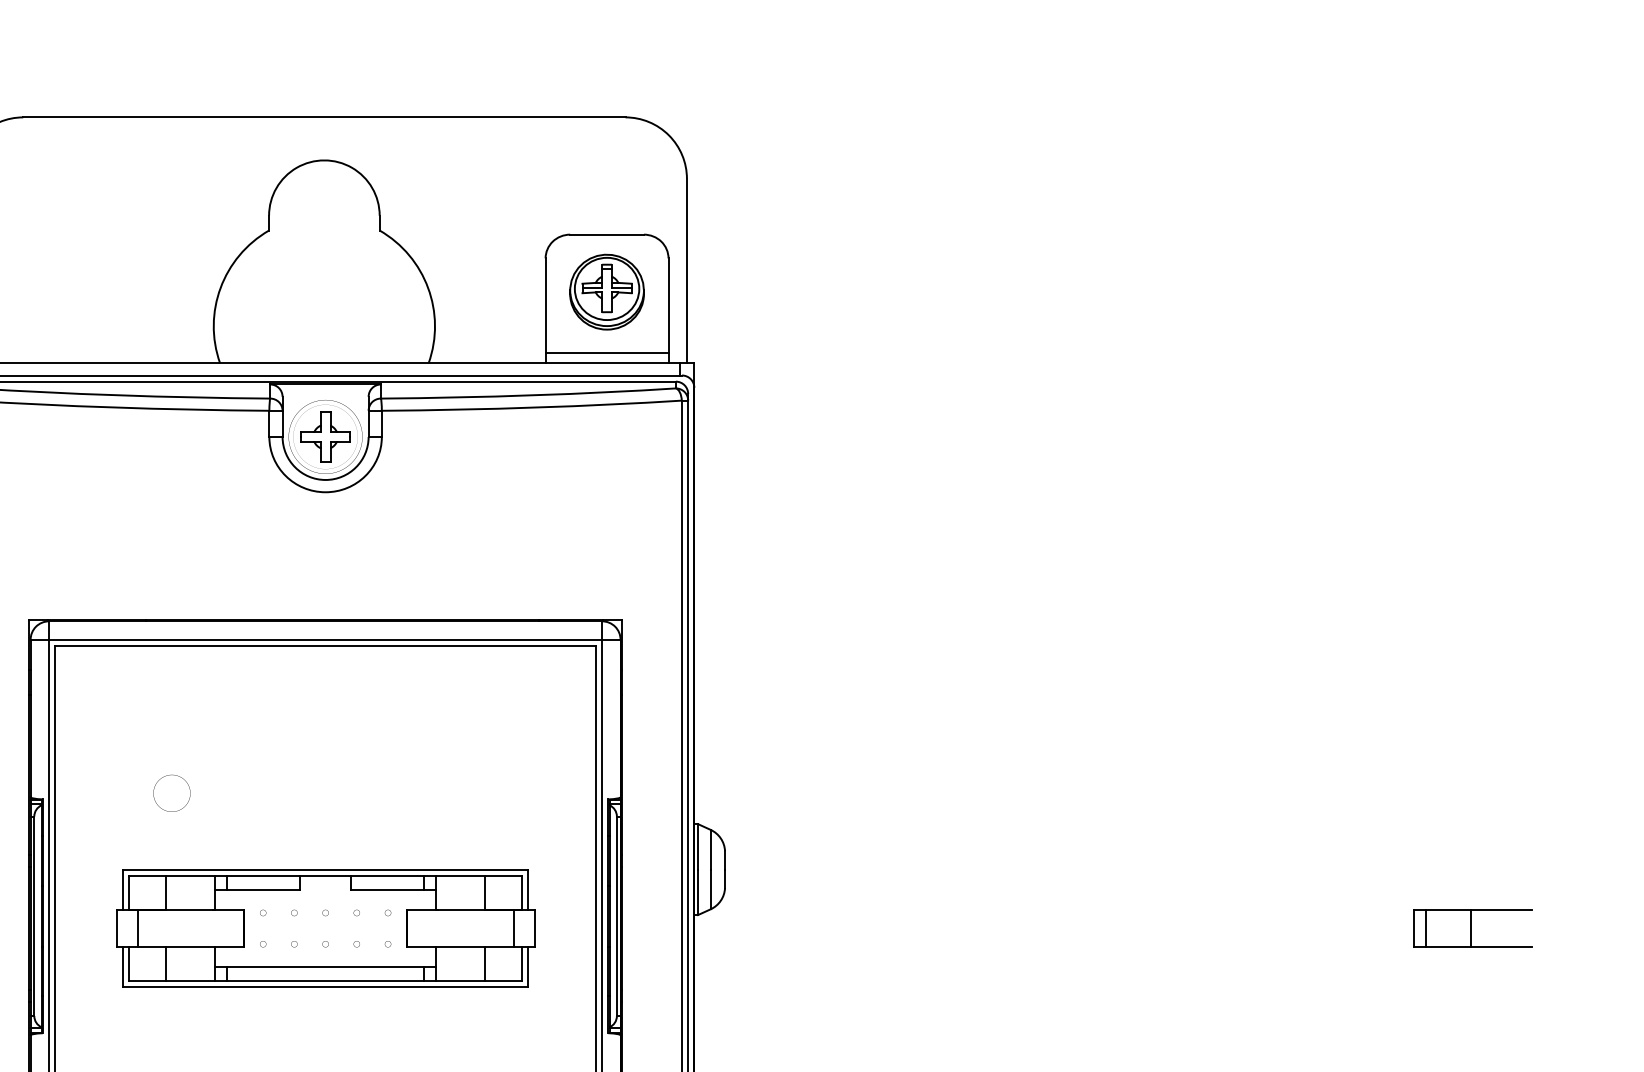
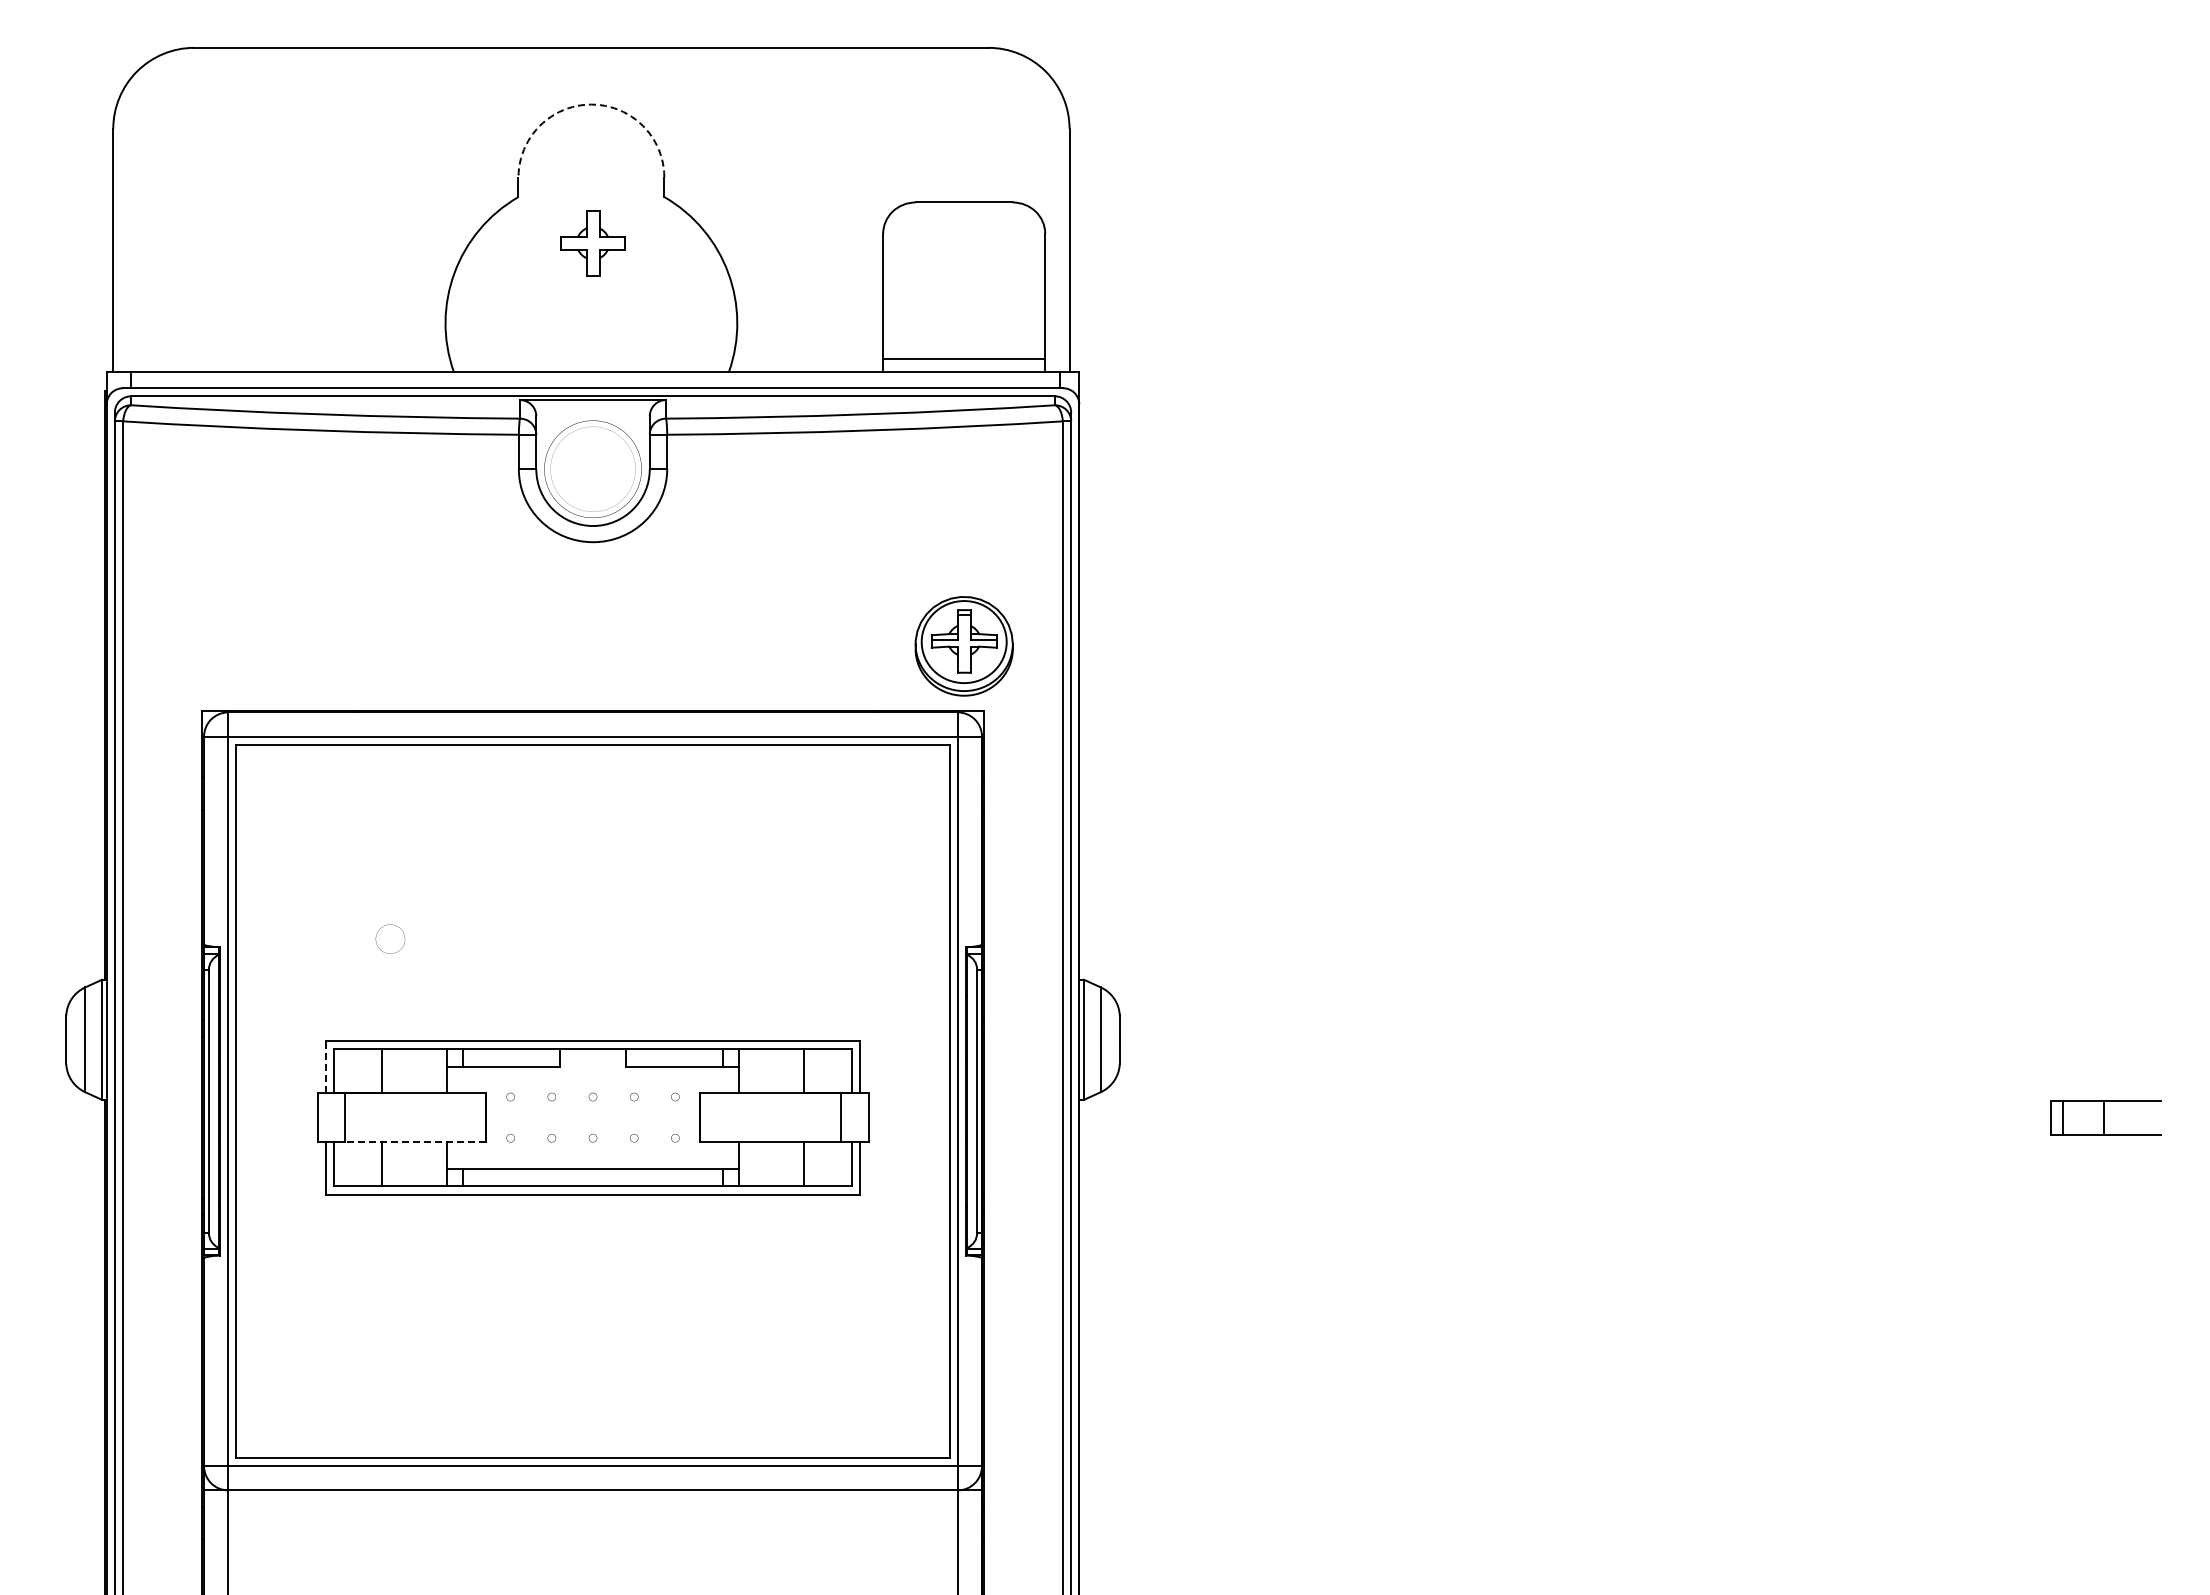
arc: (324, 160) -> (591, 104), solid -> dashed
part: (606, 292) -> (963, 646), moved
part: (325, 437) -> (592, 243), moved
part: (172, 792) -> (390, 938), size x0.6
line: (122, 889) -> (325, 1066), solid -> dashed
part: (1472, 928) -> (2105, 1117), size x0.7
line: (190, 946) -> (414, 1141), solid -> dashed

